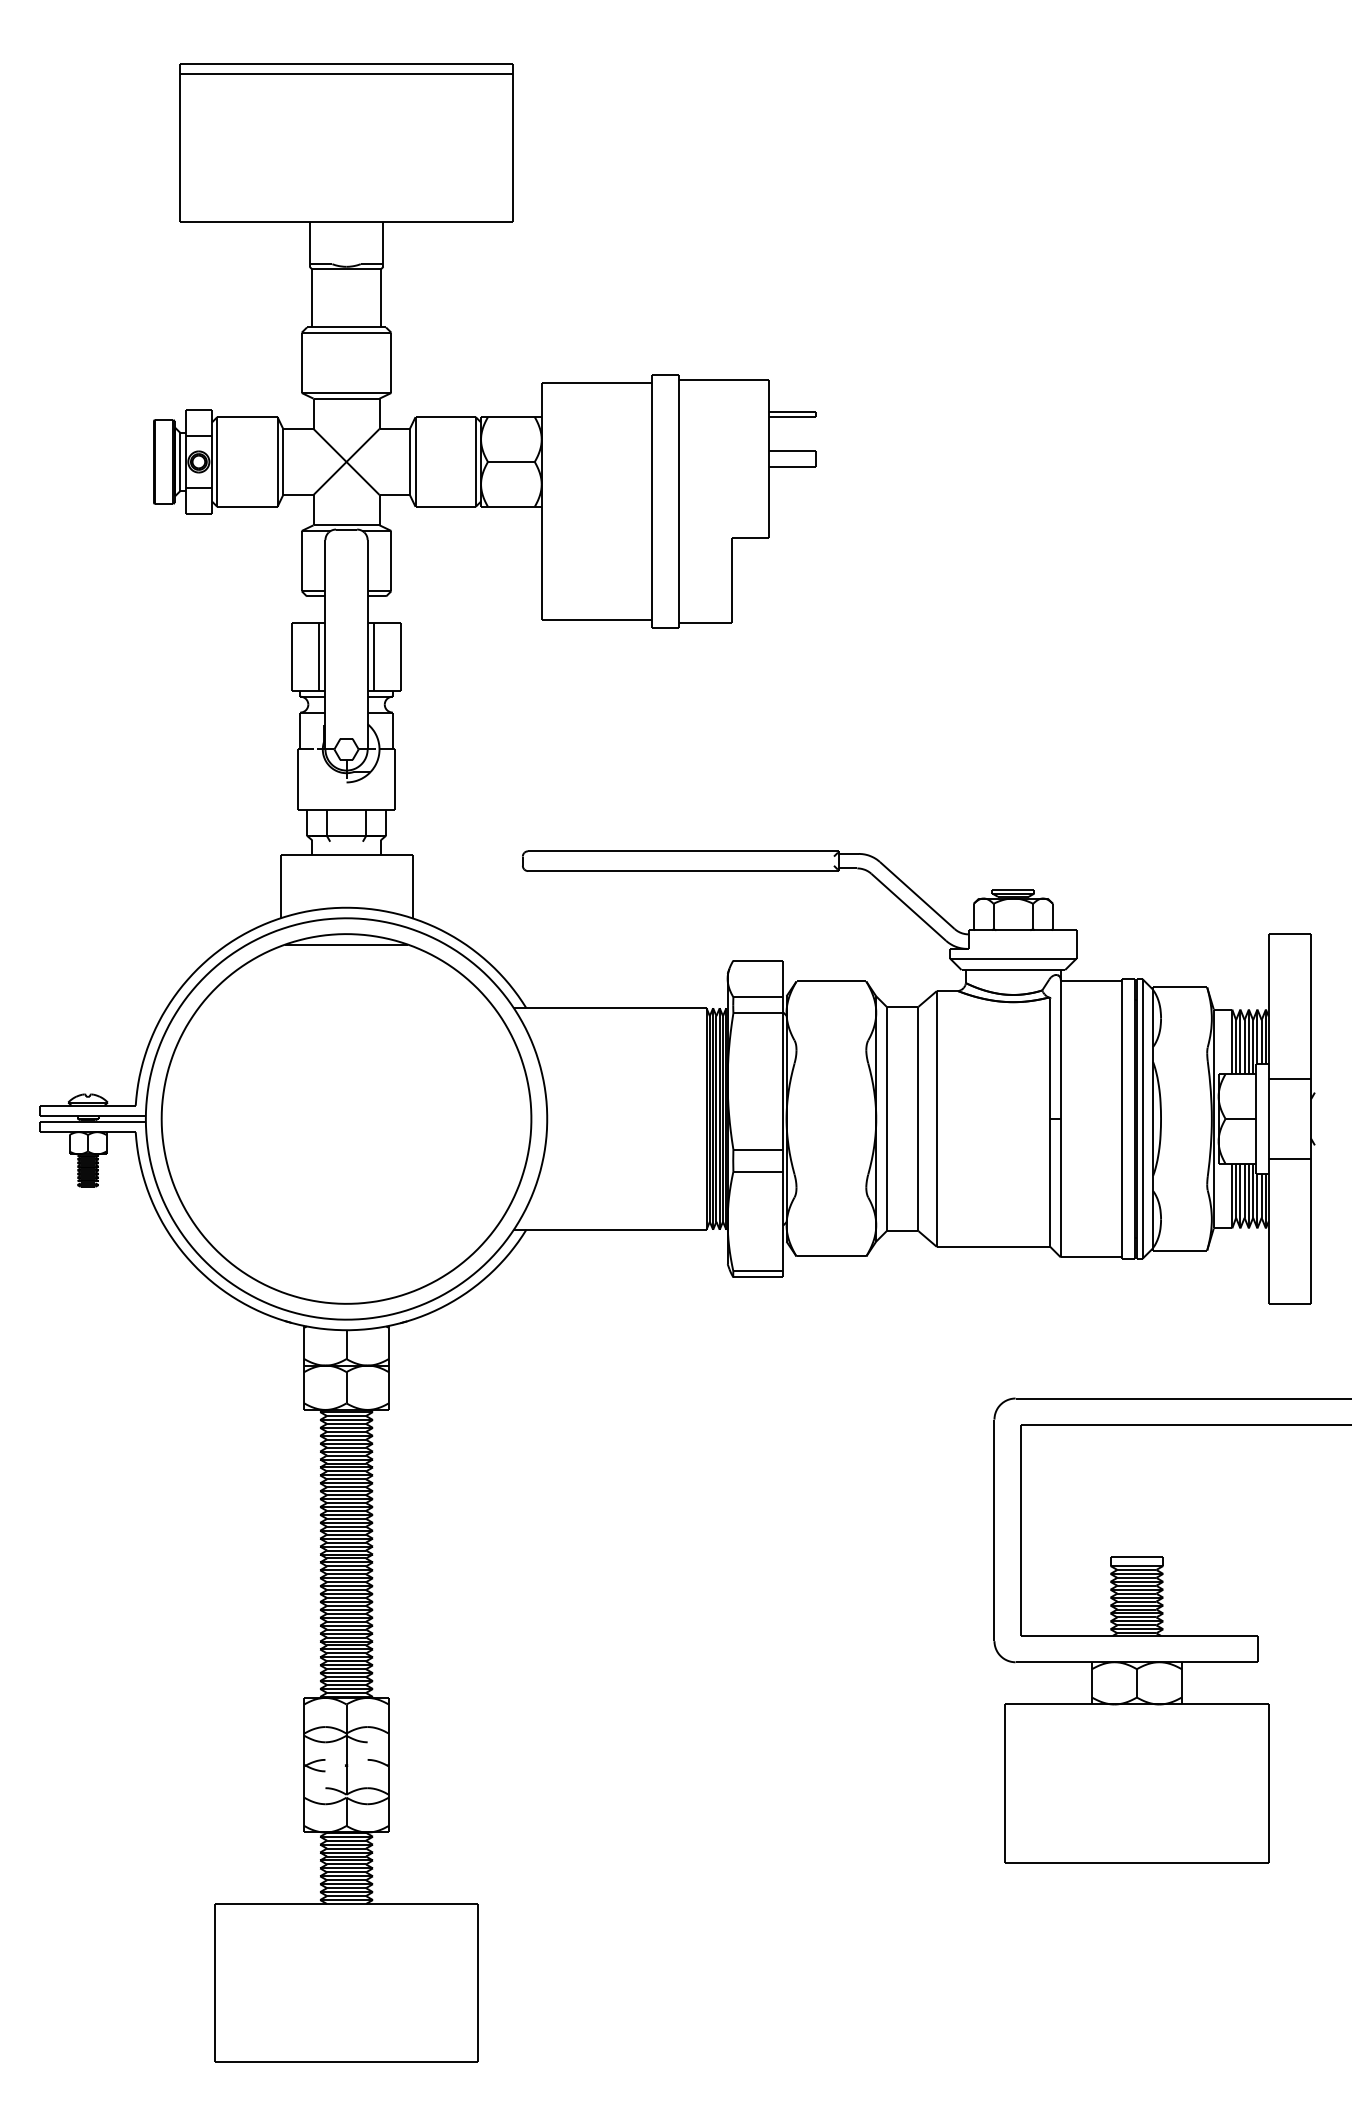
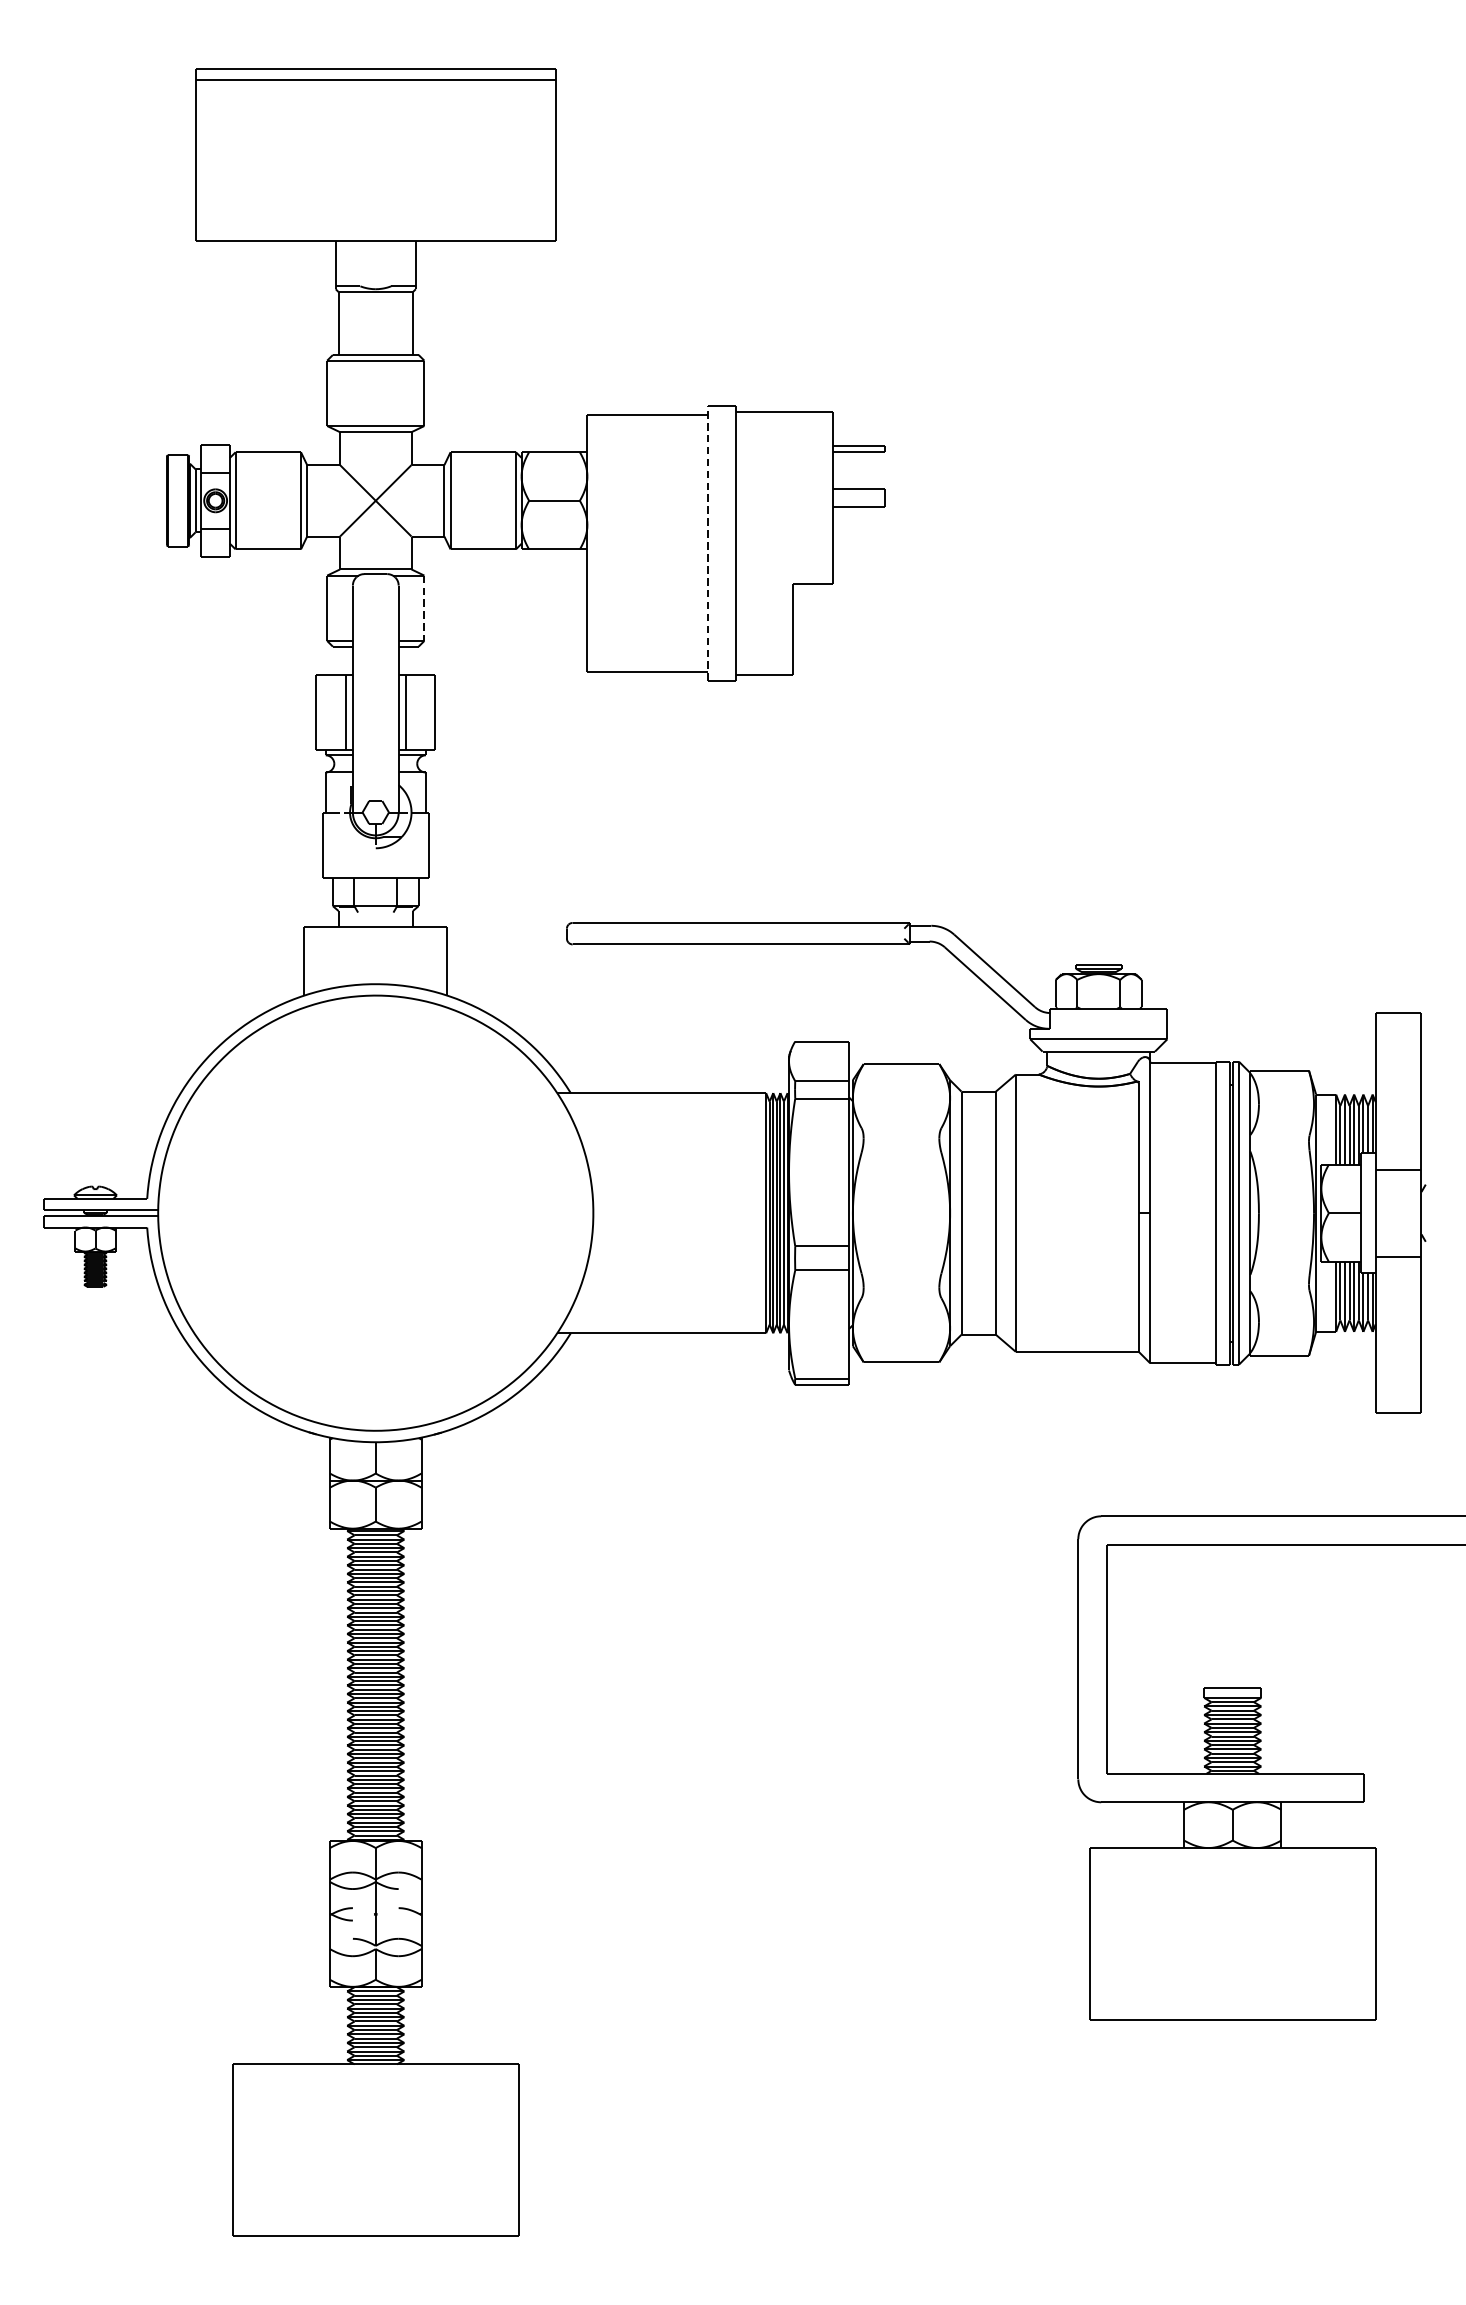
line: (652, 501) -> (707, 543), solid -> dashed
line: (391, 561) -> (424, 608), solid -> dashed
part: (346, 1118) -> (375, 1212), removed

